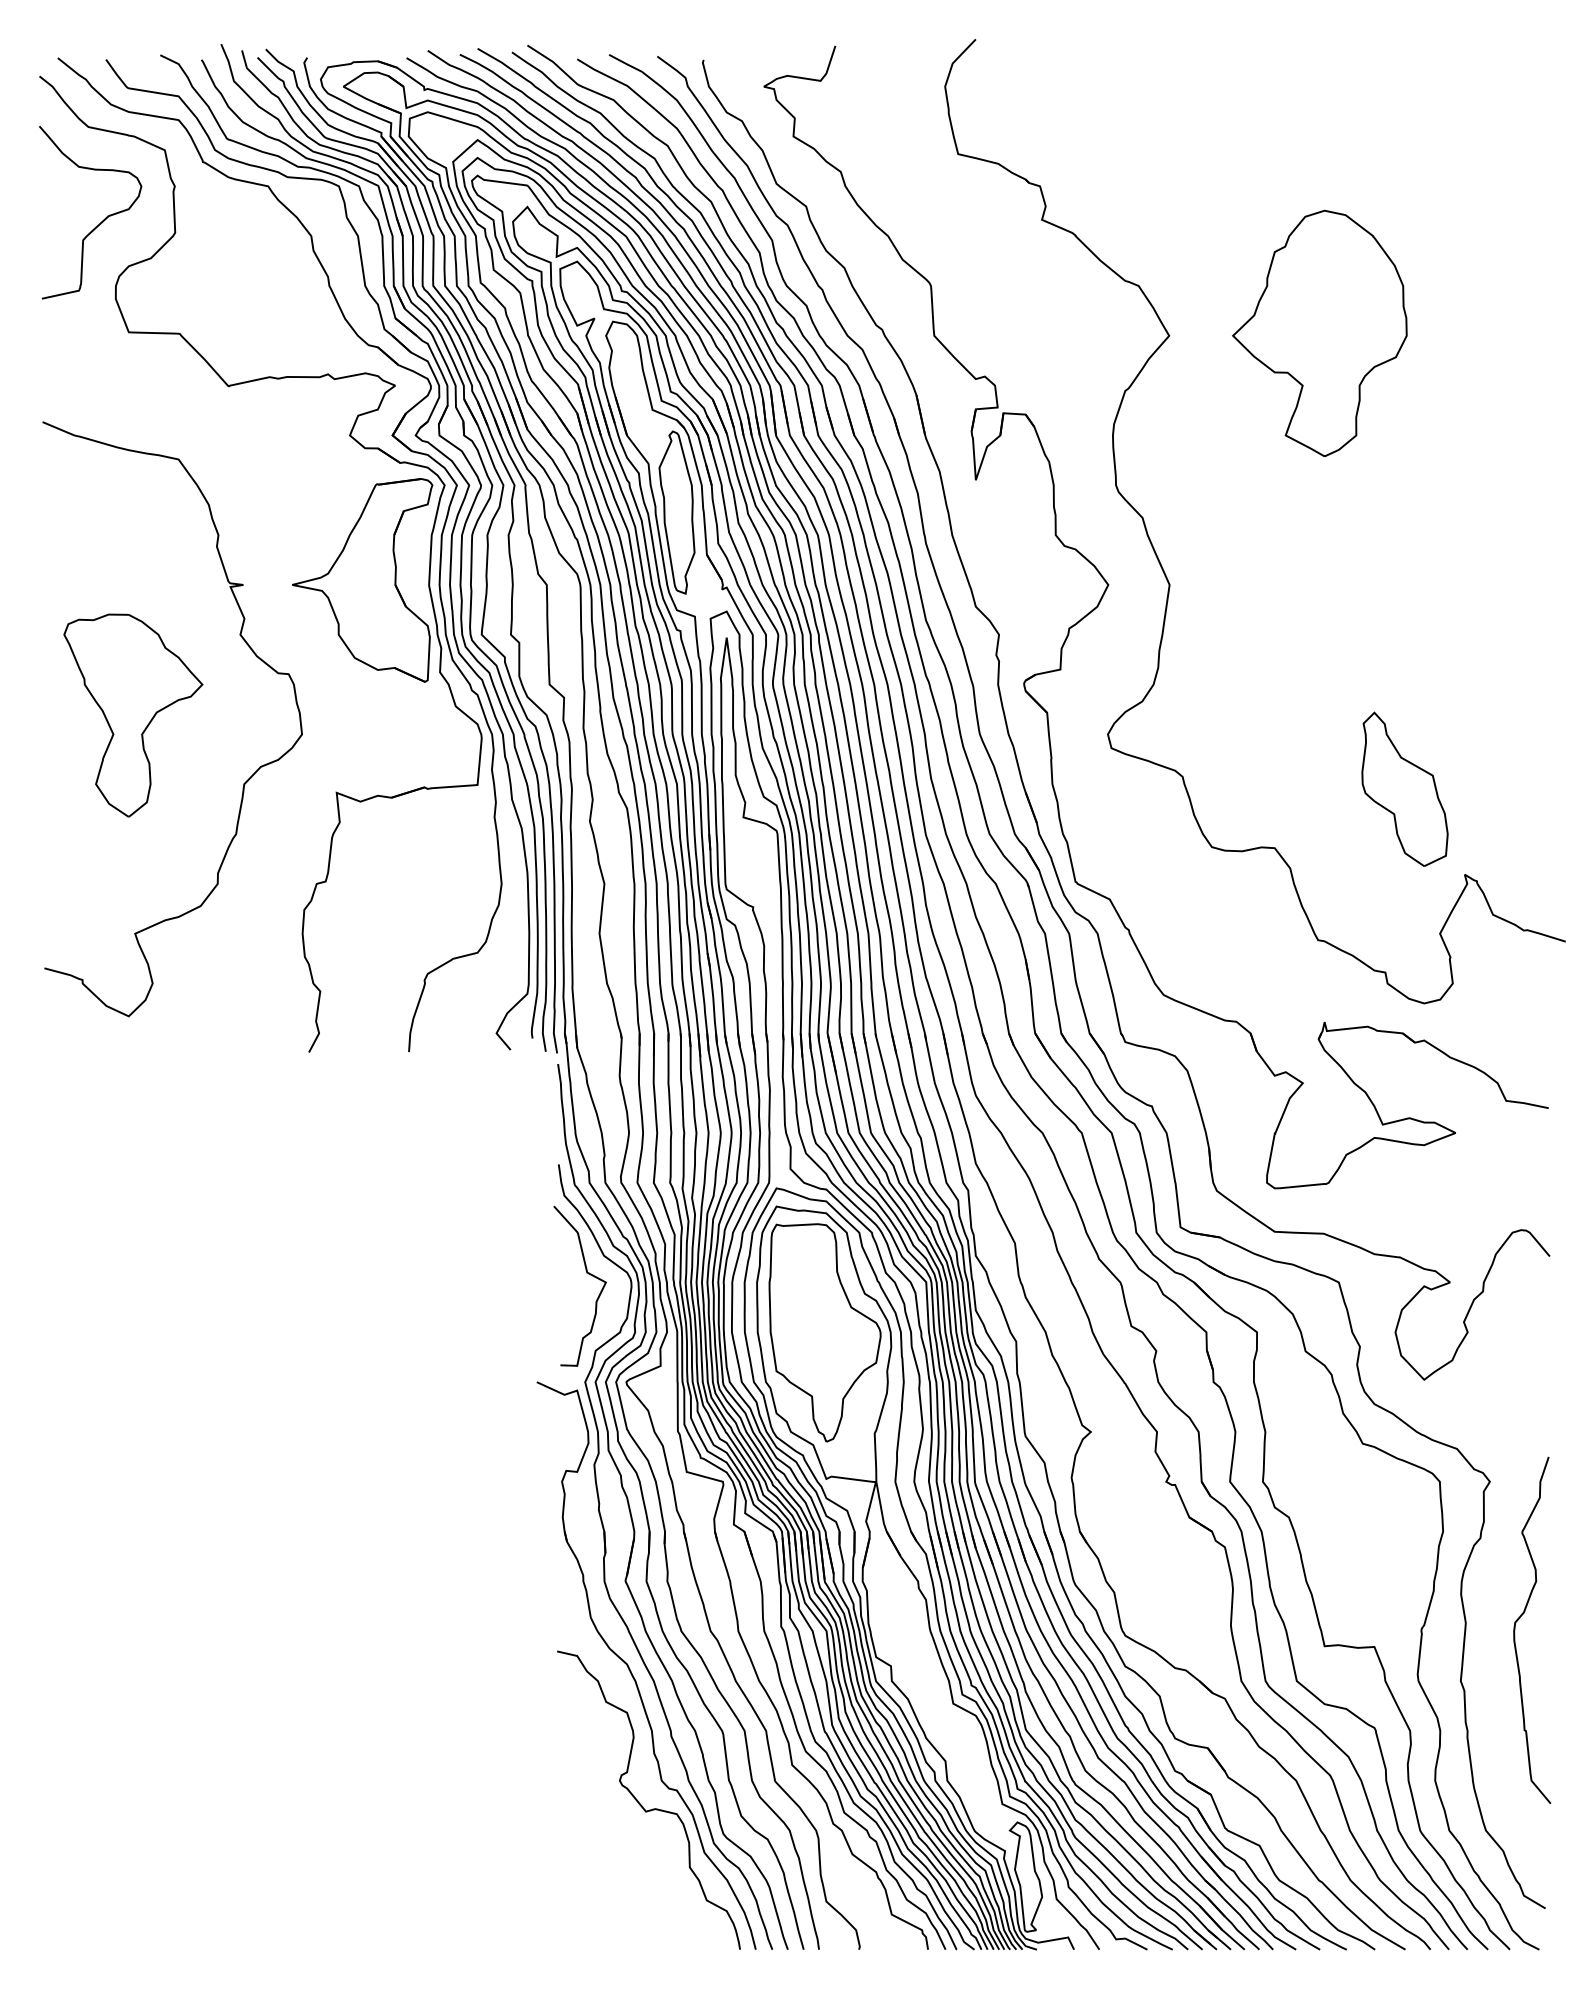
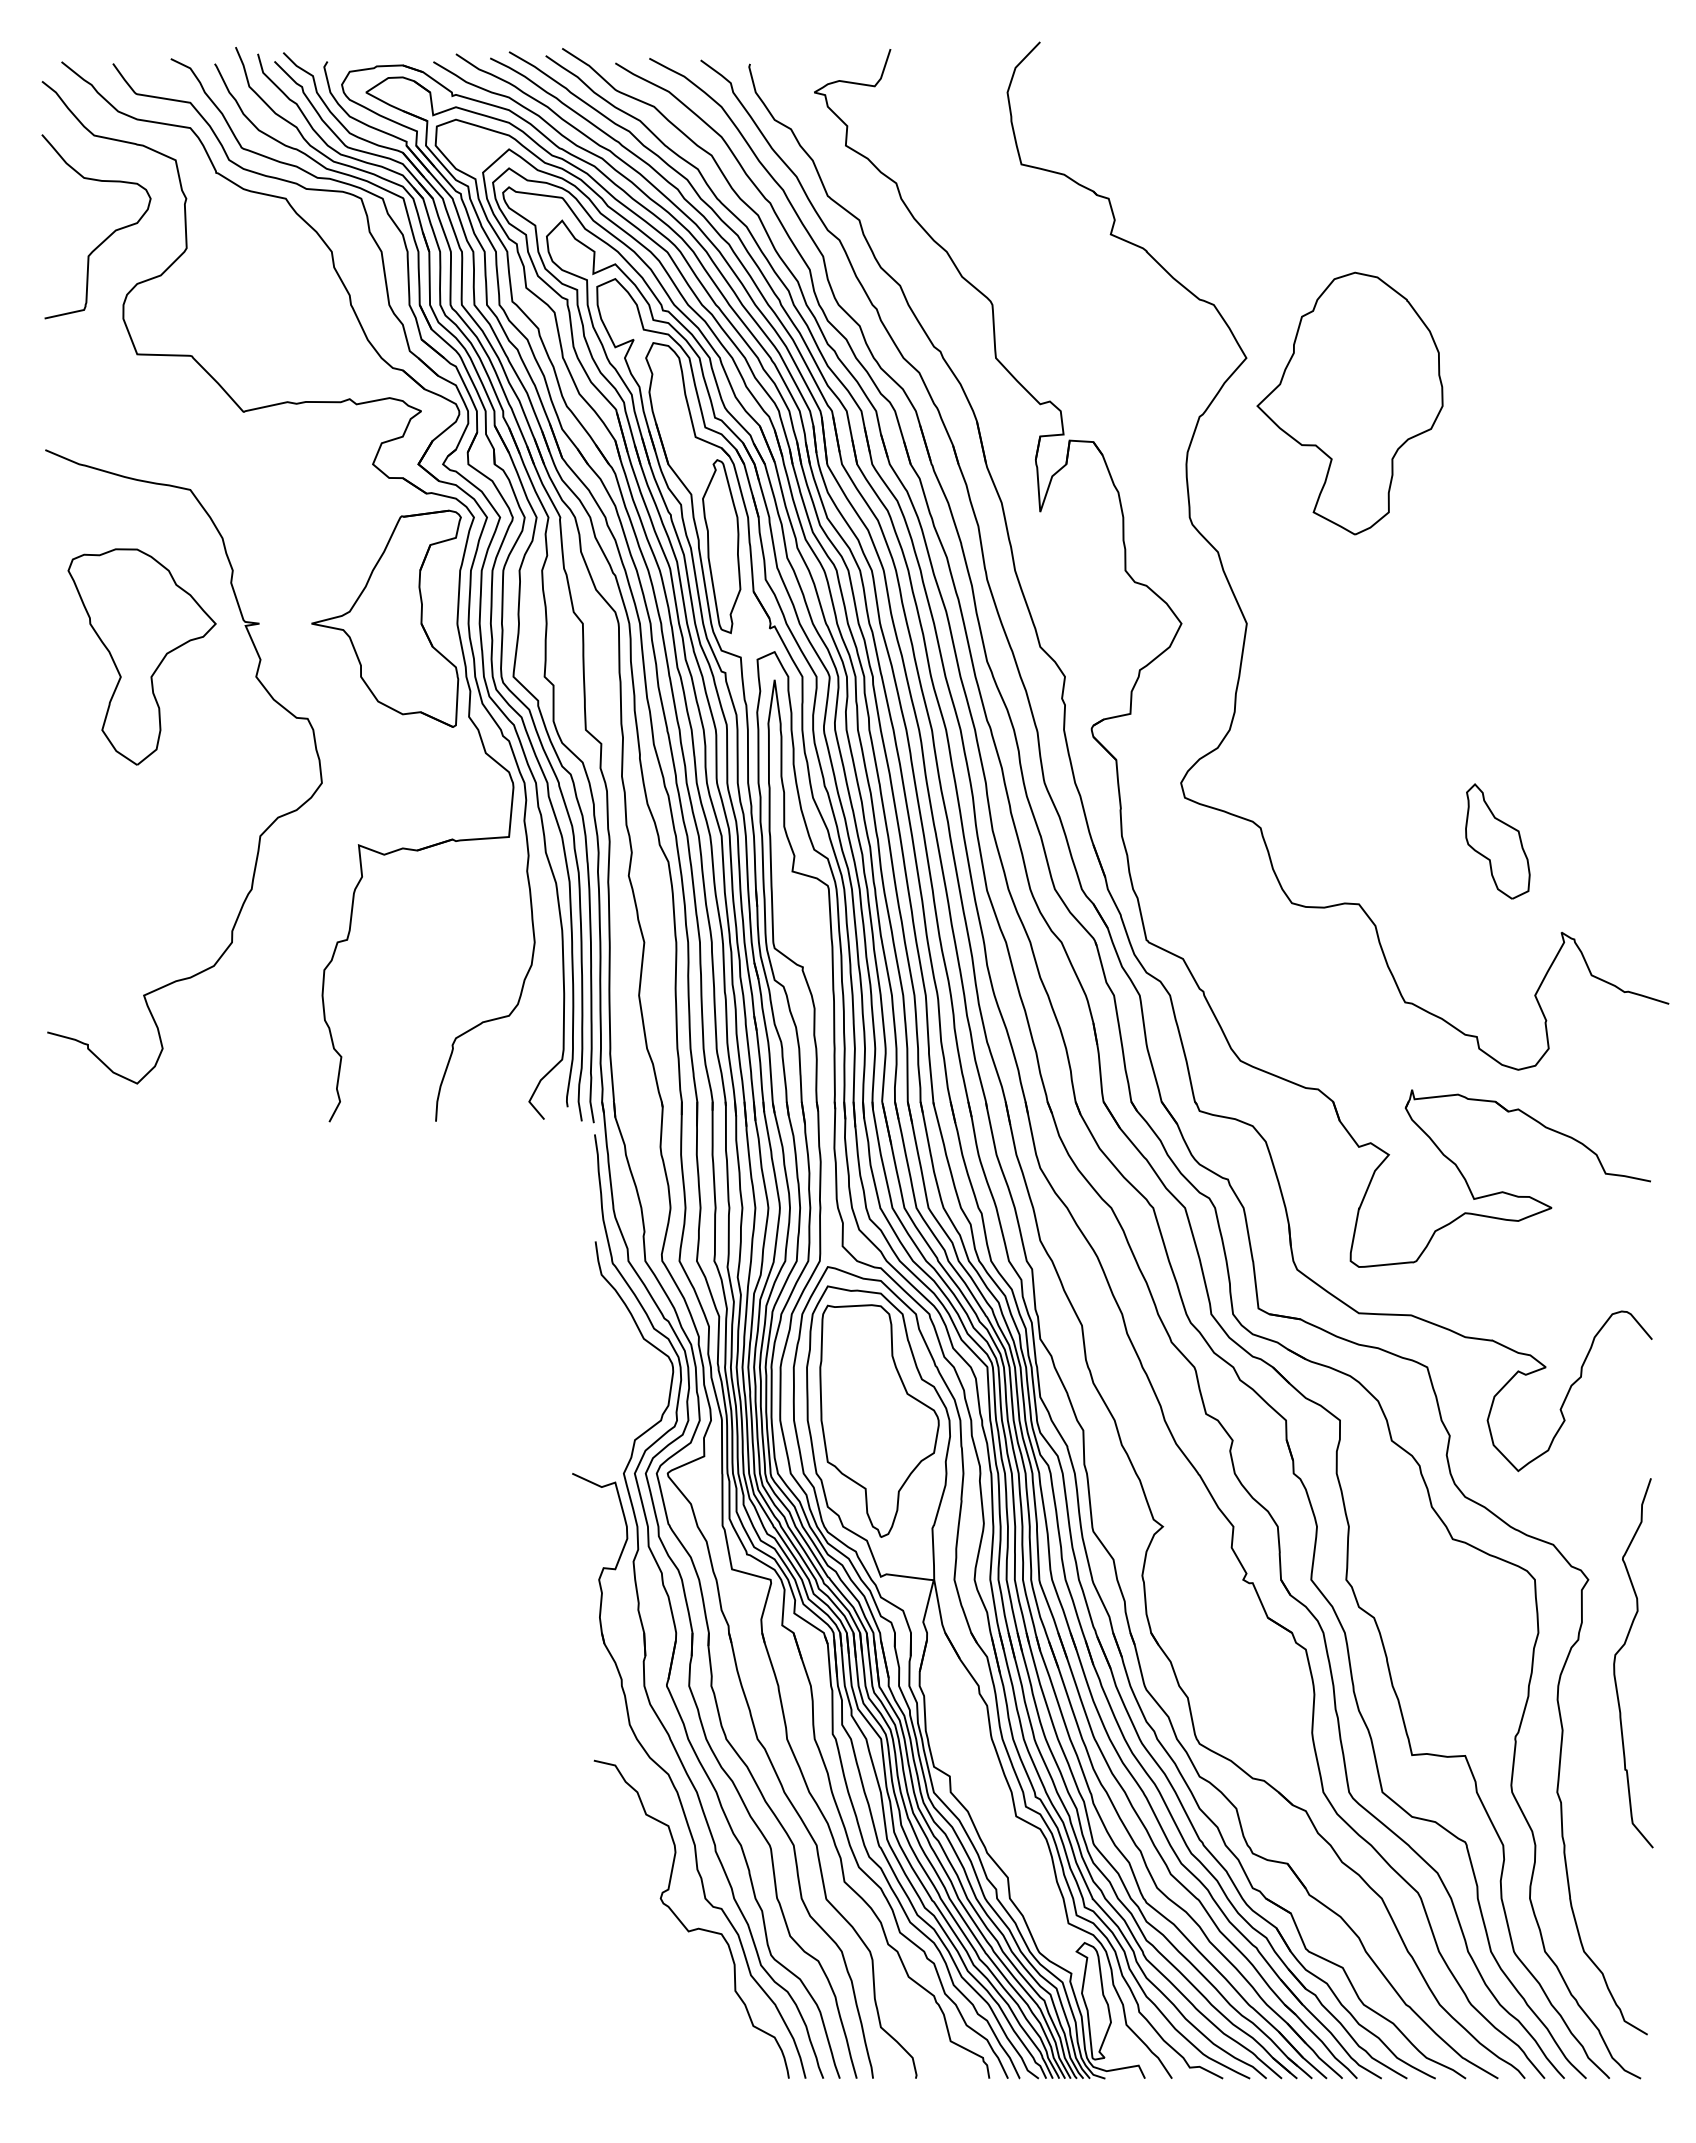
part: (1319, 333) -> (1349, 403), moved
part: (132, 715) -> (141, 656), moved
part: (1404, 789) -> (1497, 841), size x0.7
curve: (587, 1274) -> (626, 1358), removed
curve: (1515, 1630) -> (1615, 1663), moved

